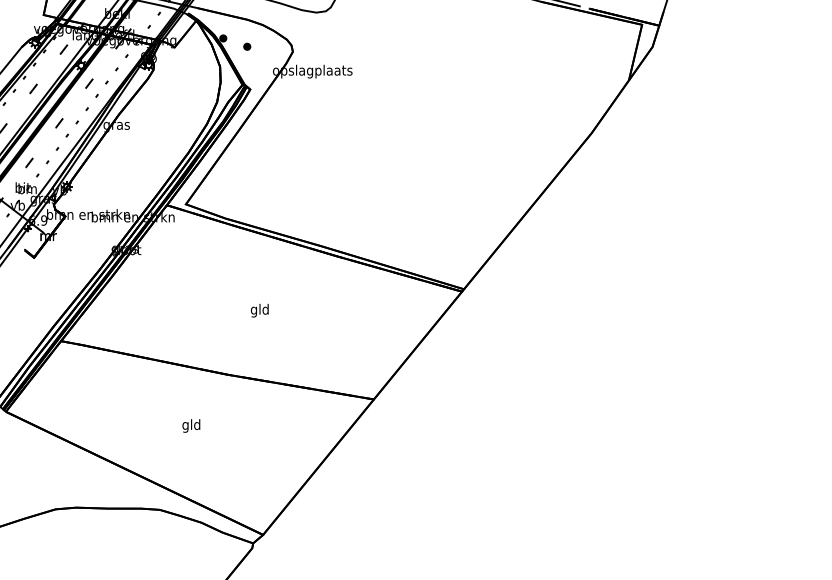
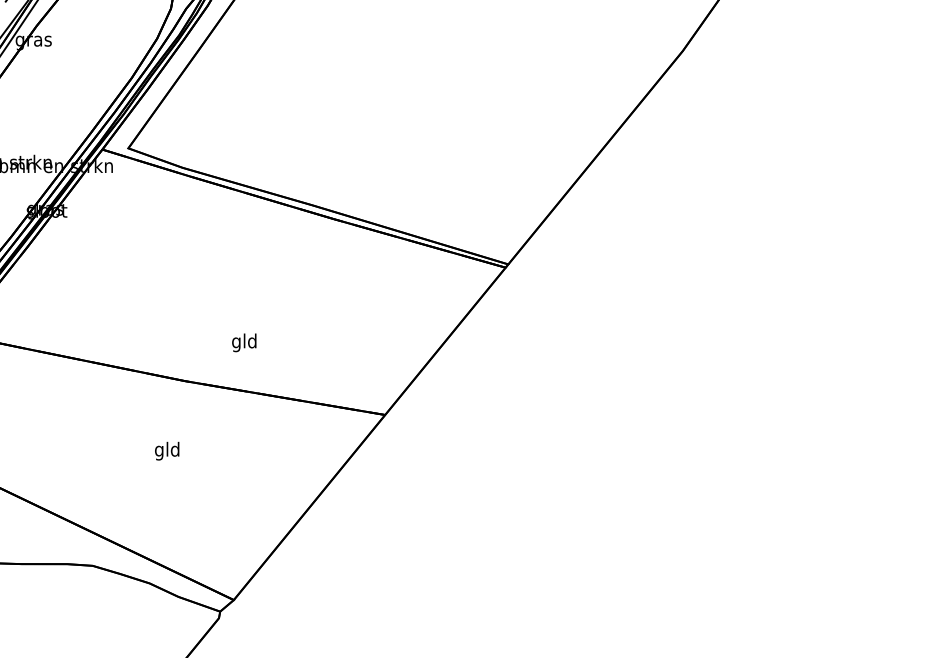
text: (259, 310) -> (243, 342), moved
text: (191, 425) -> (167, 450), moved

